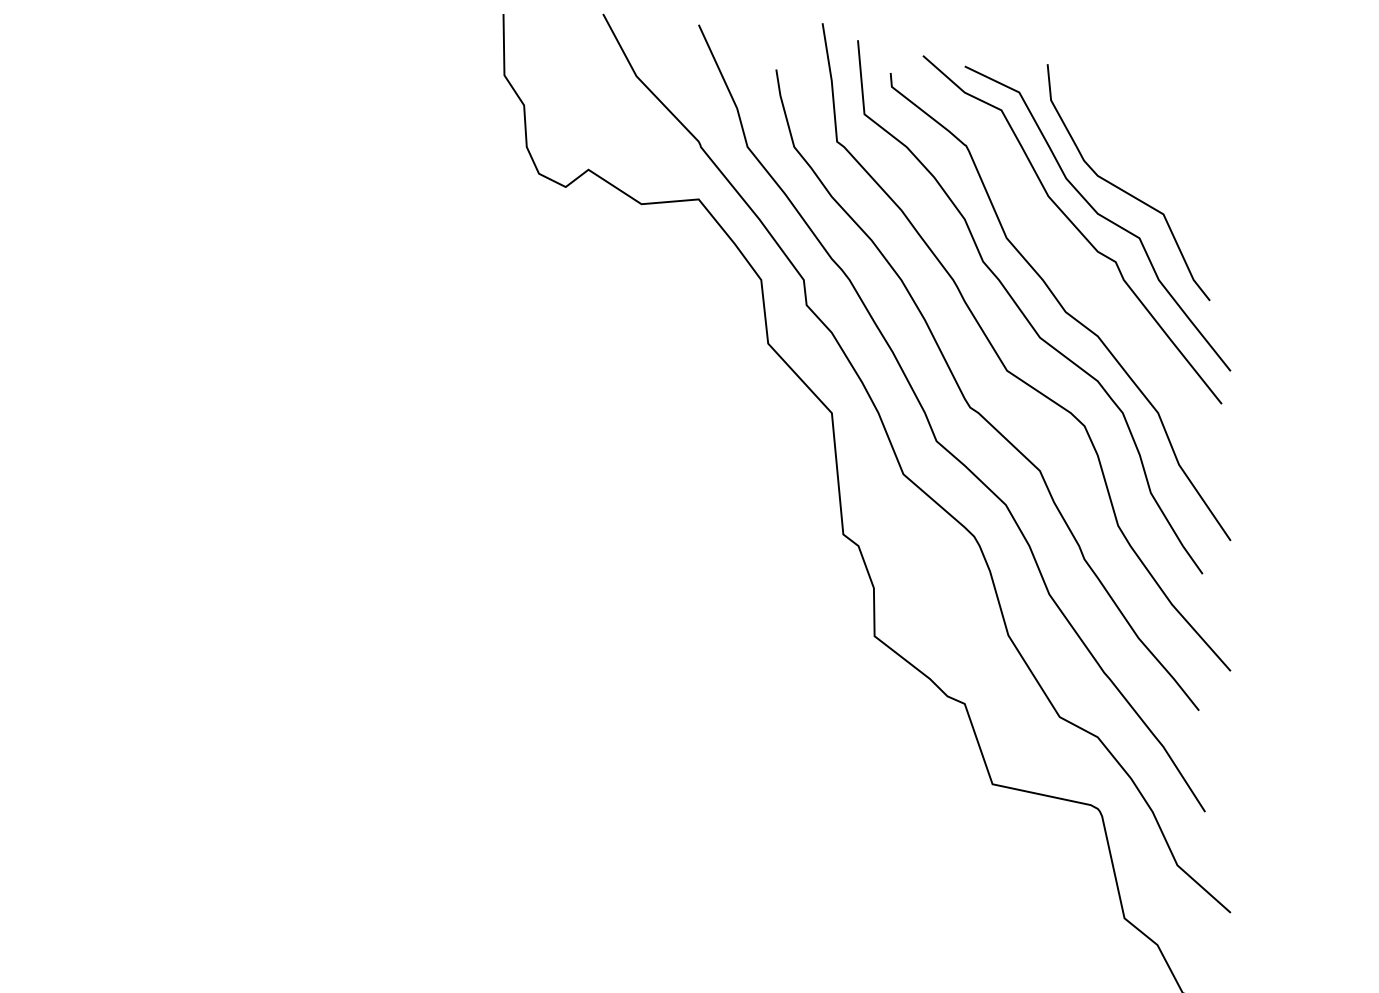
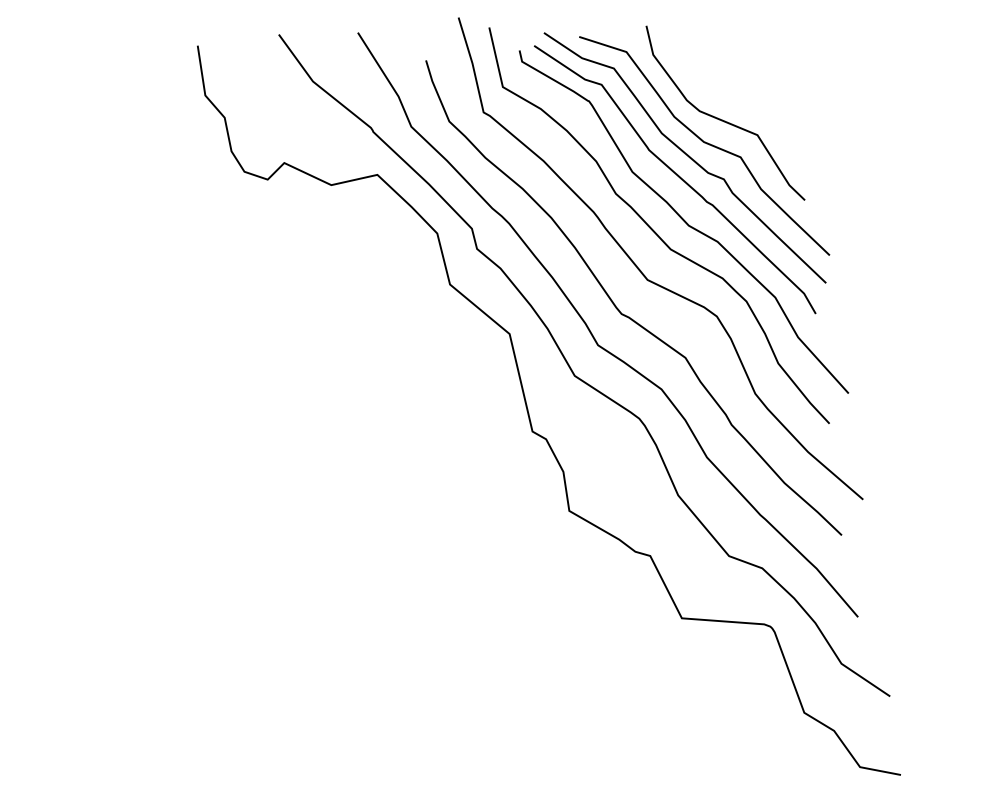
curve: (1060, 251) -> (677, 176), added

